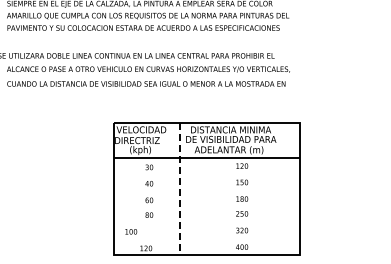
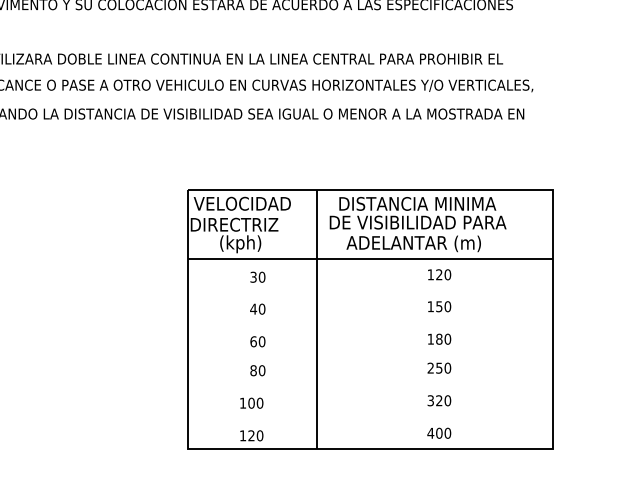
line: (179, 189) -> (316, 320), dashed -> solid
text: (131, 231) -> (252, 402), moved

